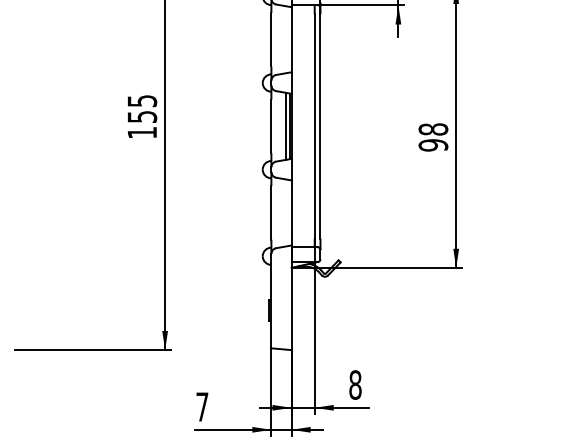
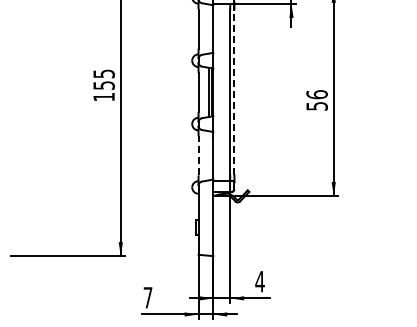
line: (320, 125) -> (234, 91), solid -> dashed
text: (432, 137) -> (316, 100), 98 -> 56
line: (271, 212) -> (198, 155), solid -> dashed
text: (354, 384) -> (259, 281), 8 -> 4

